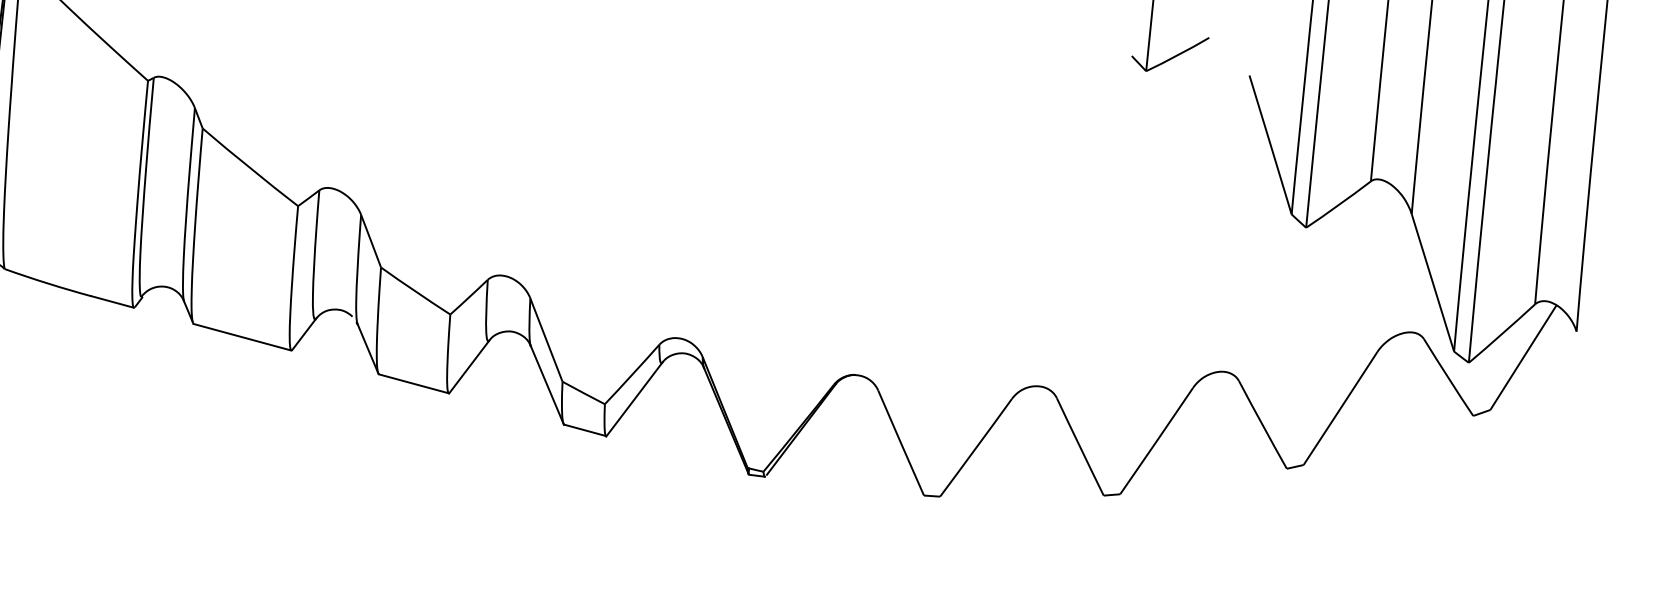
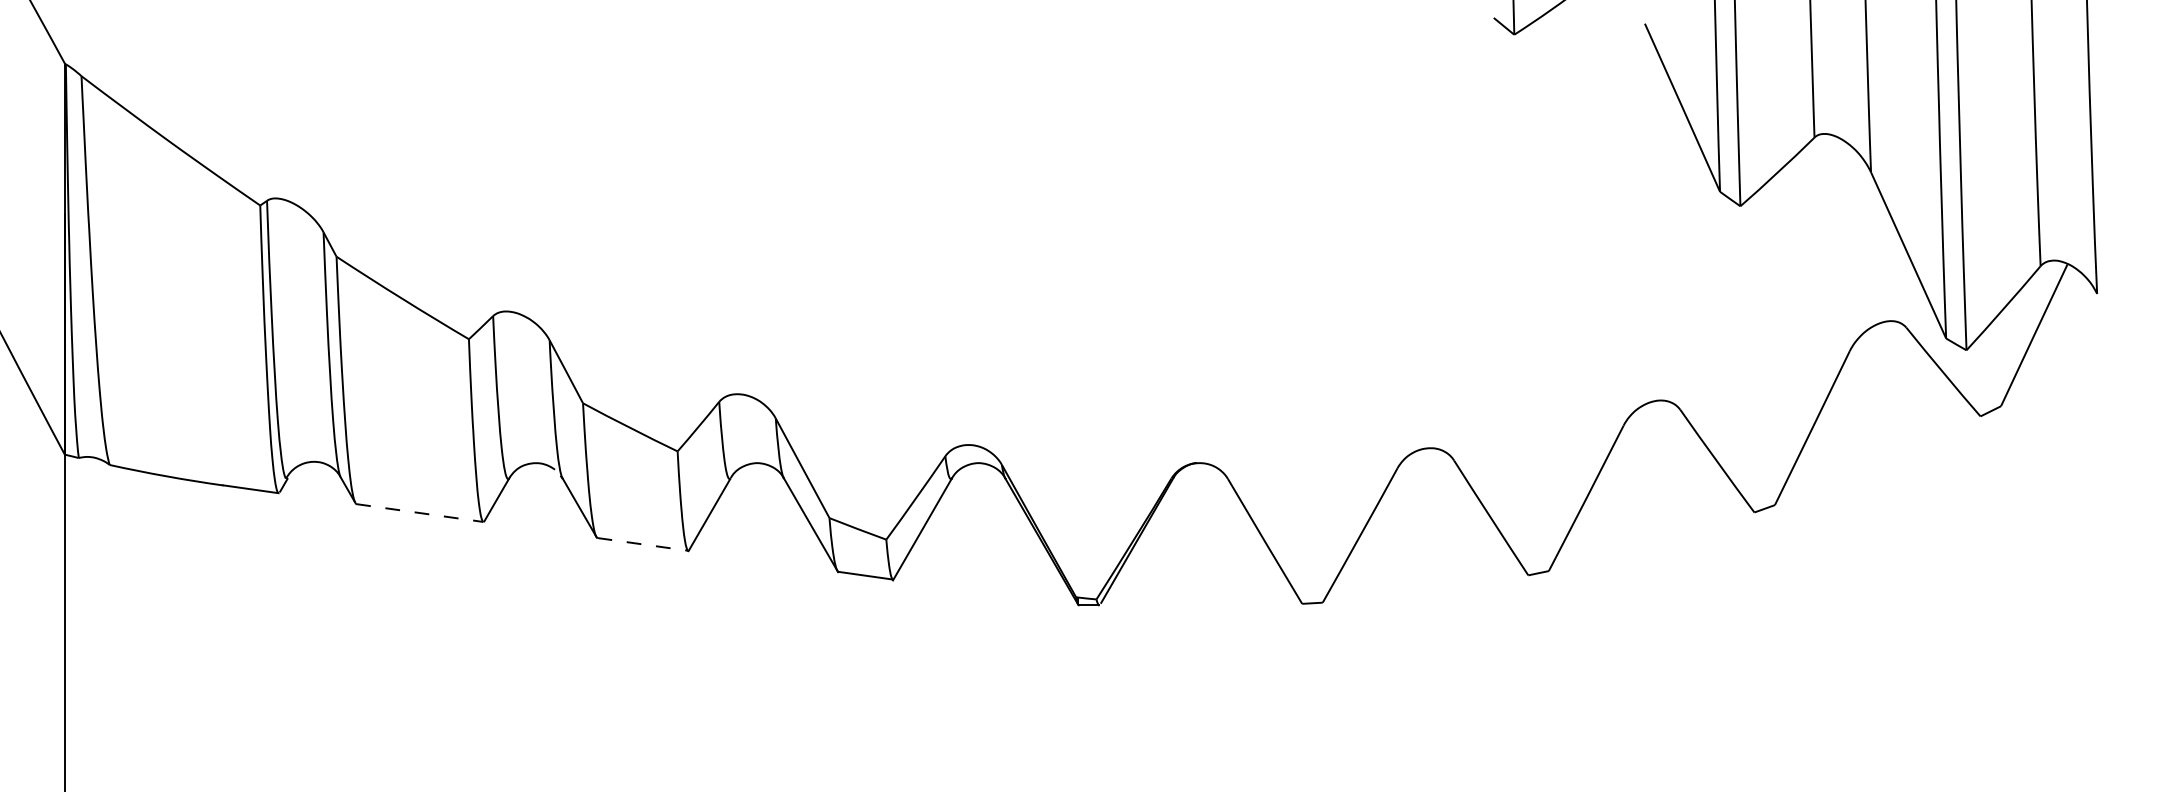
line: (242, 337) -> (420, 513), solid -> dashed
line: (413, 383) -> (642, 544), solid -> dashed

